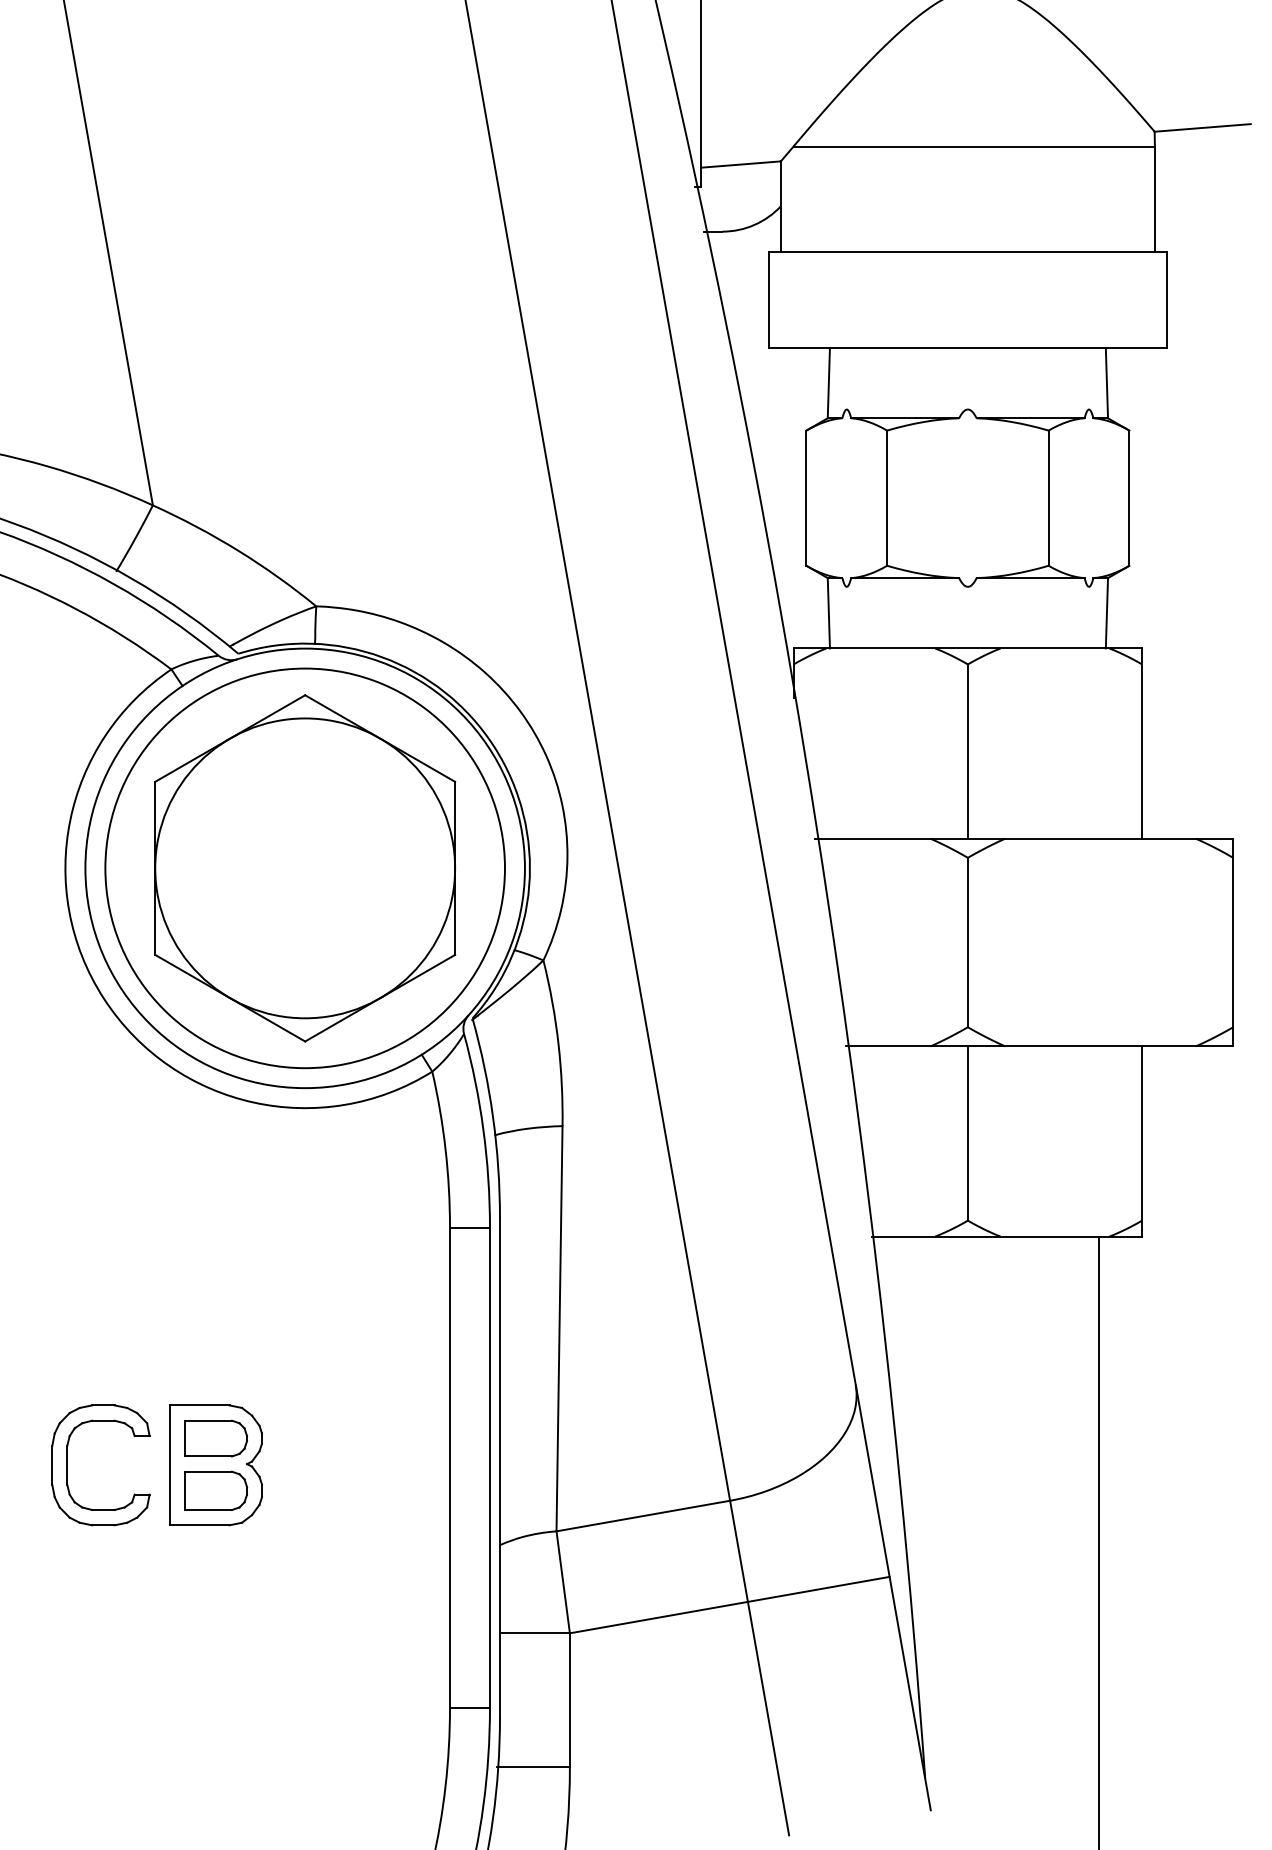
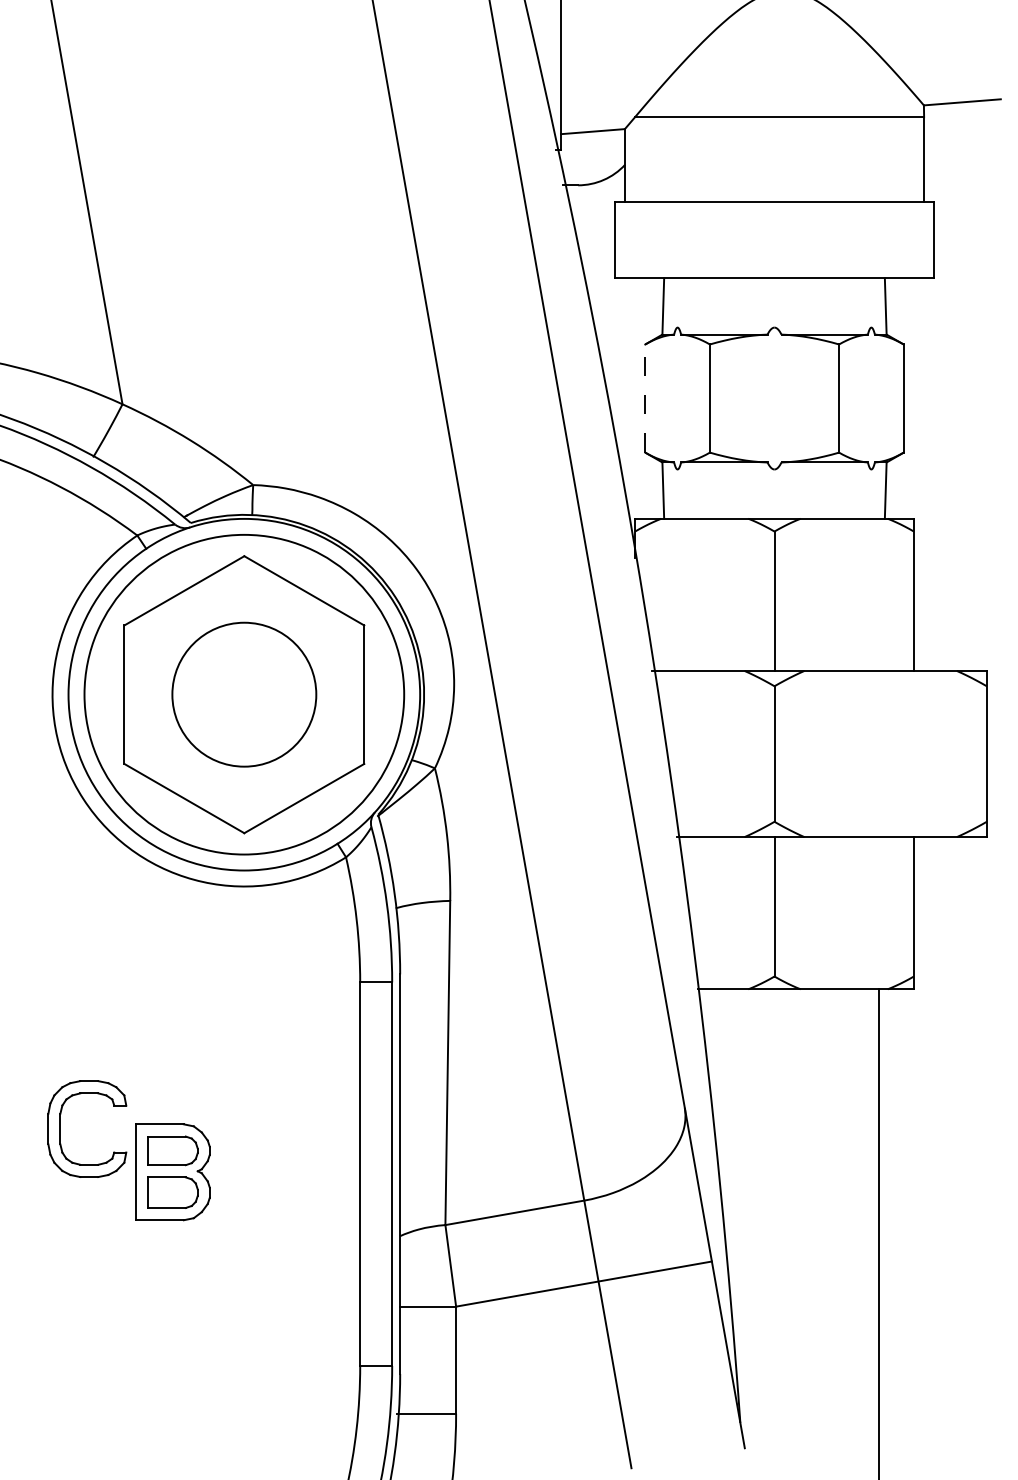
line: (806, 498) -> (645, 398), solid -> dashed
circle: (305, 868) -> (244, 694), size x0.6
part: (67, 1465) -> (60, 1129), moved

